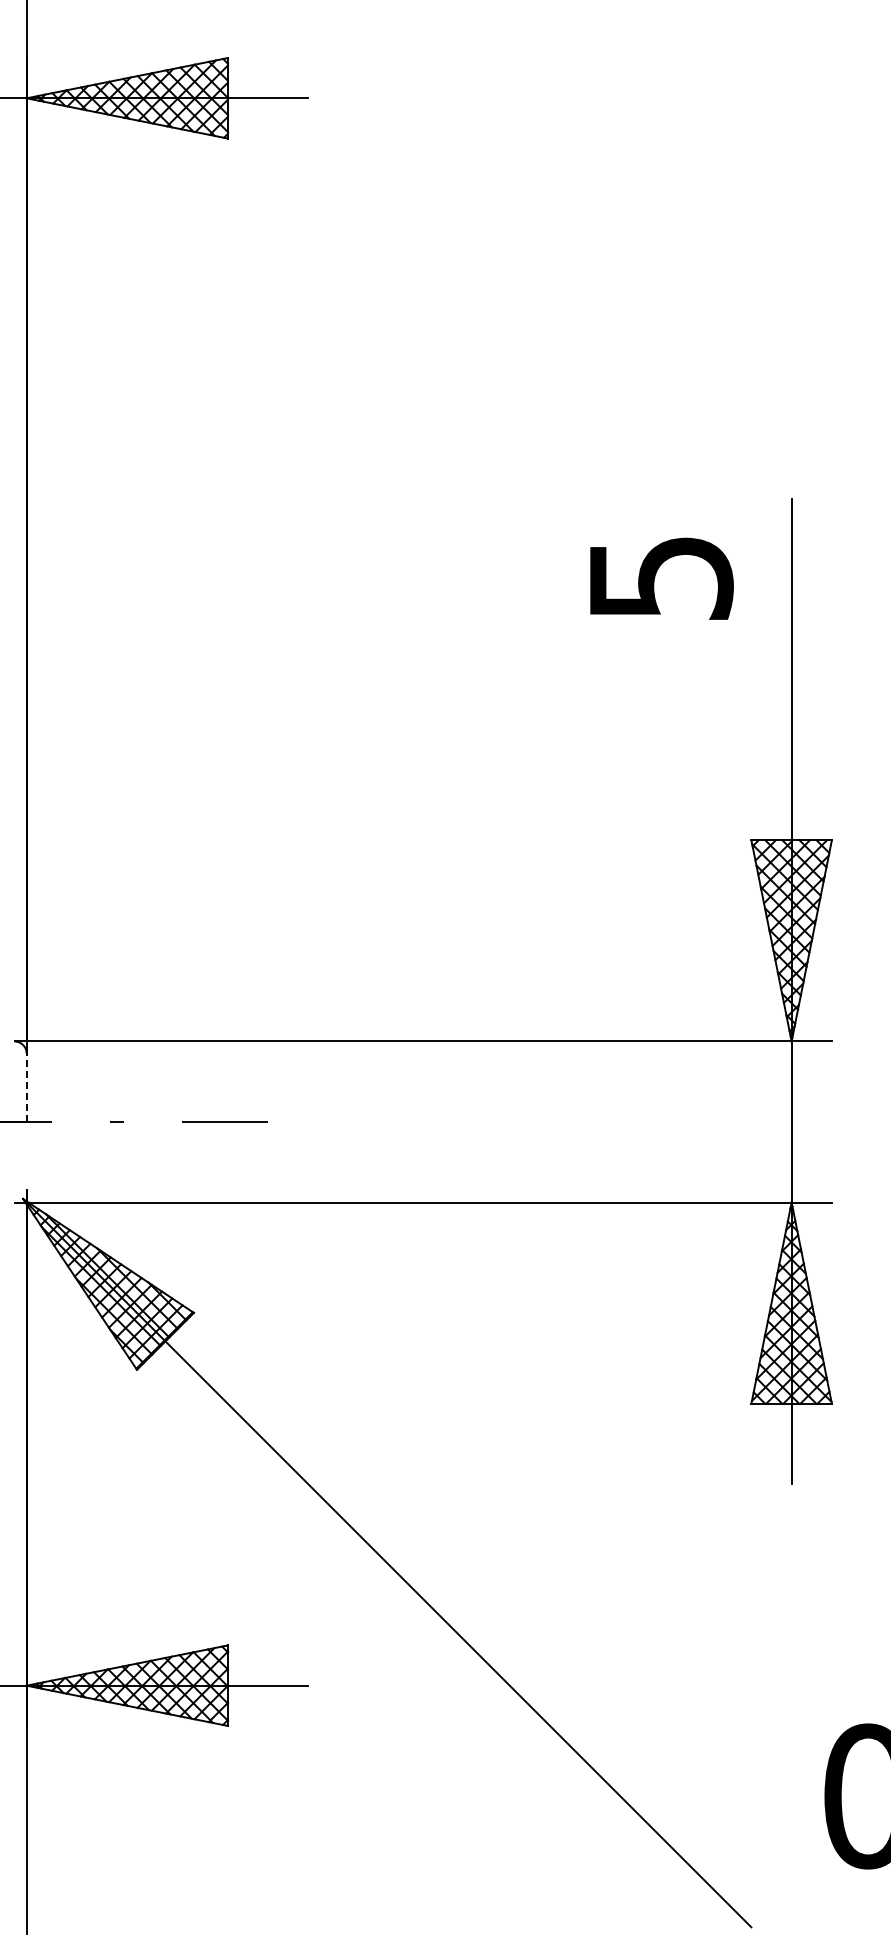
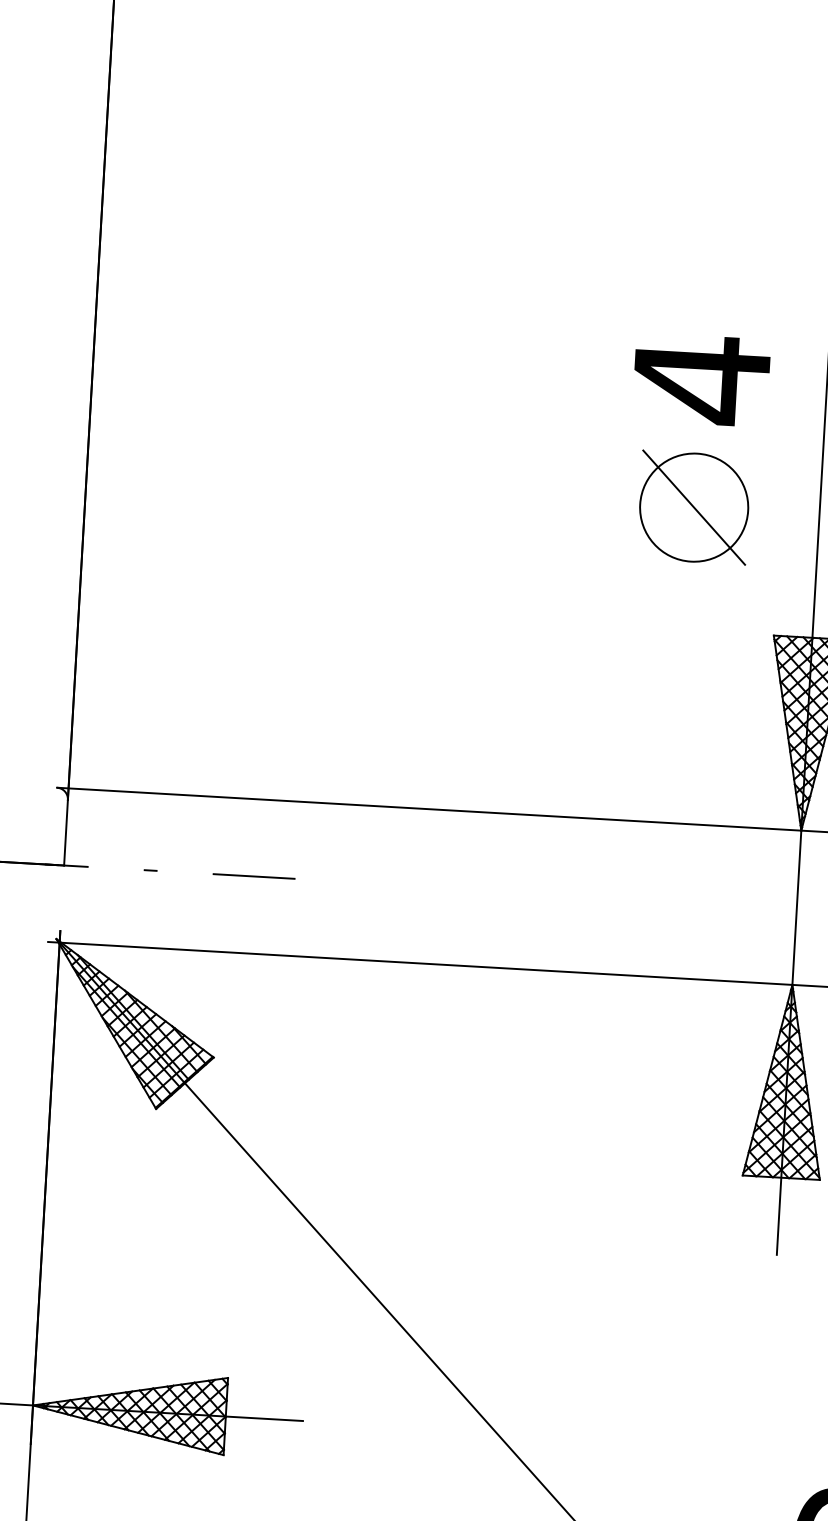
text: (661, 578) -> (702, 380), 5 -> 4
part: (660, 711) -> (693, 507), added
line: (26, 1087) -> (65, 832), dashed -> solid

